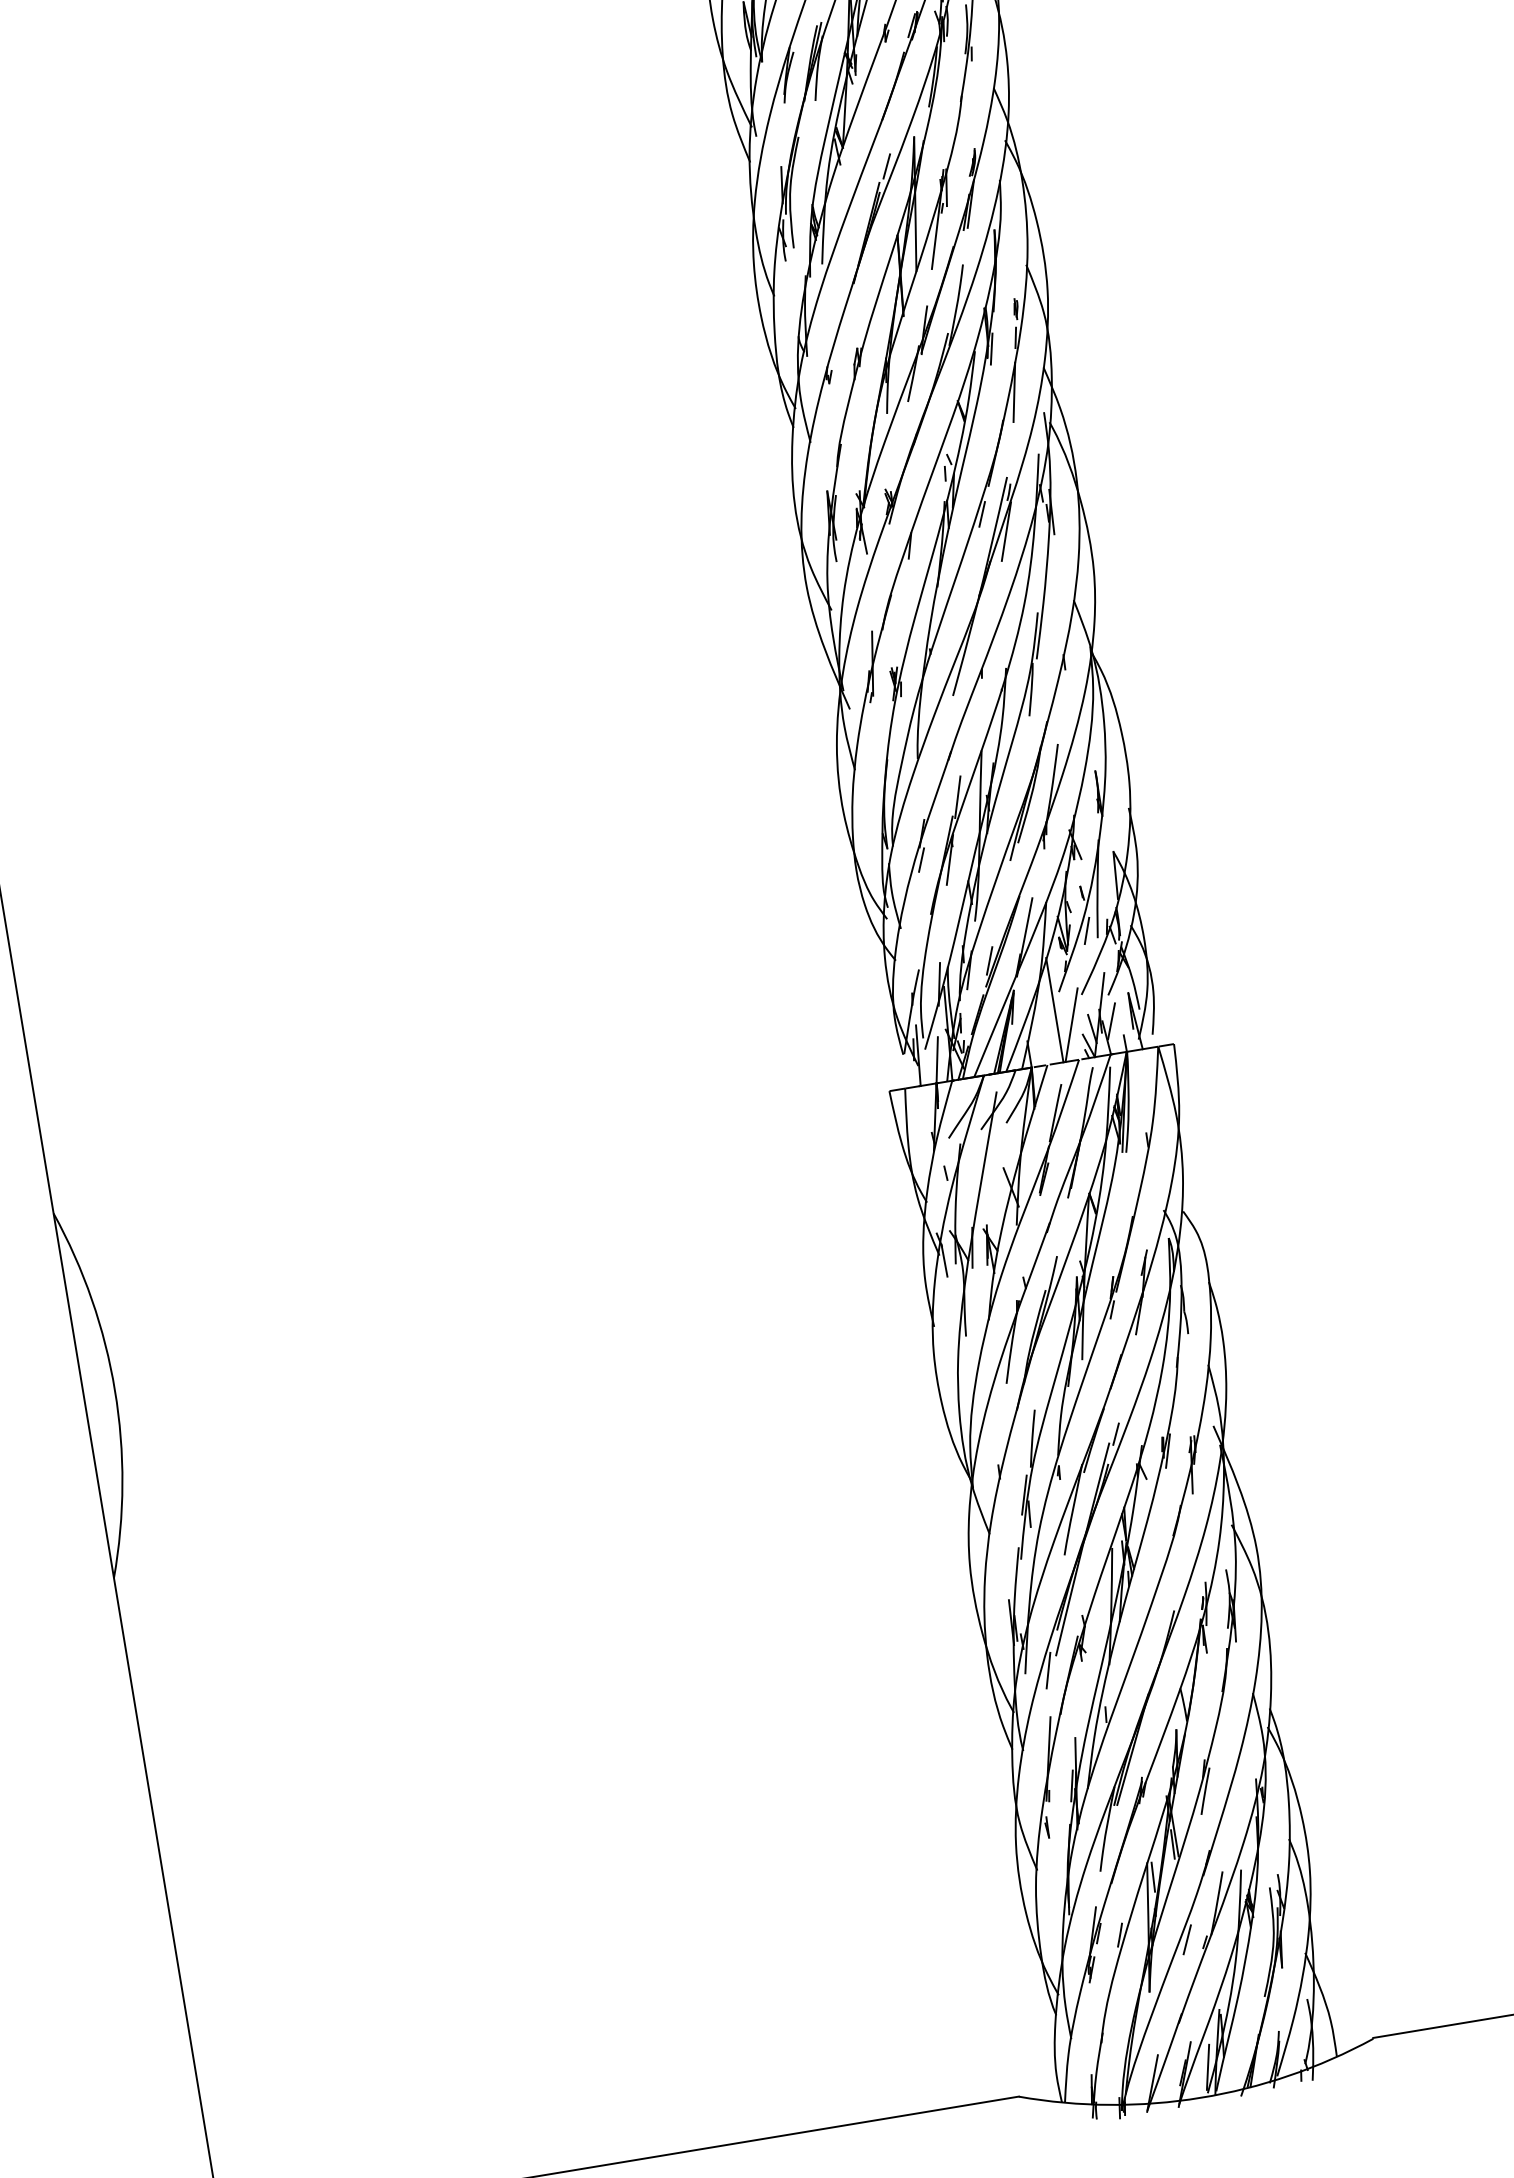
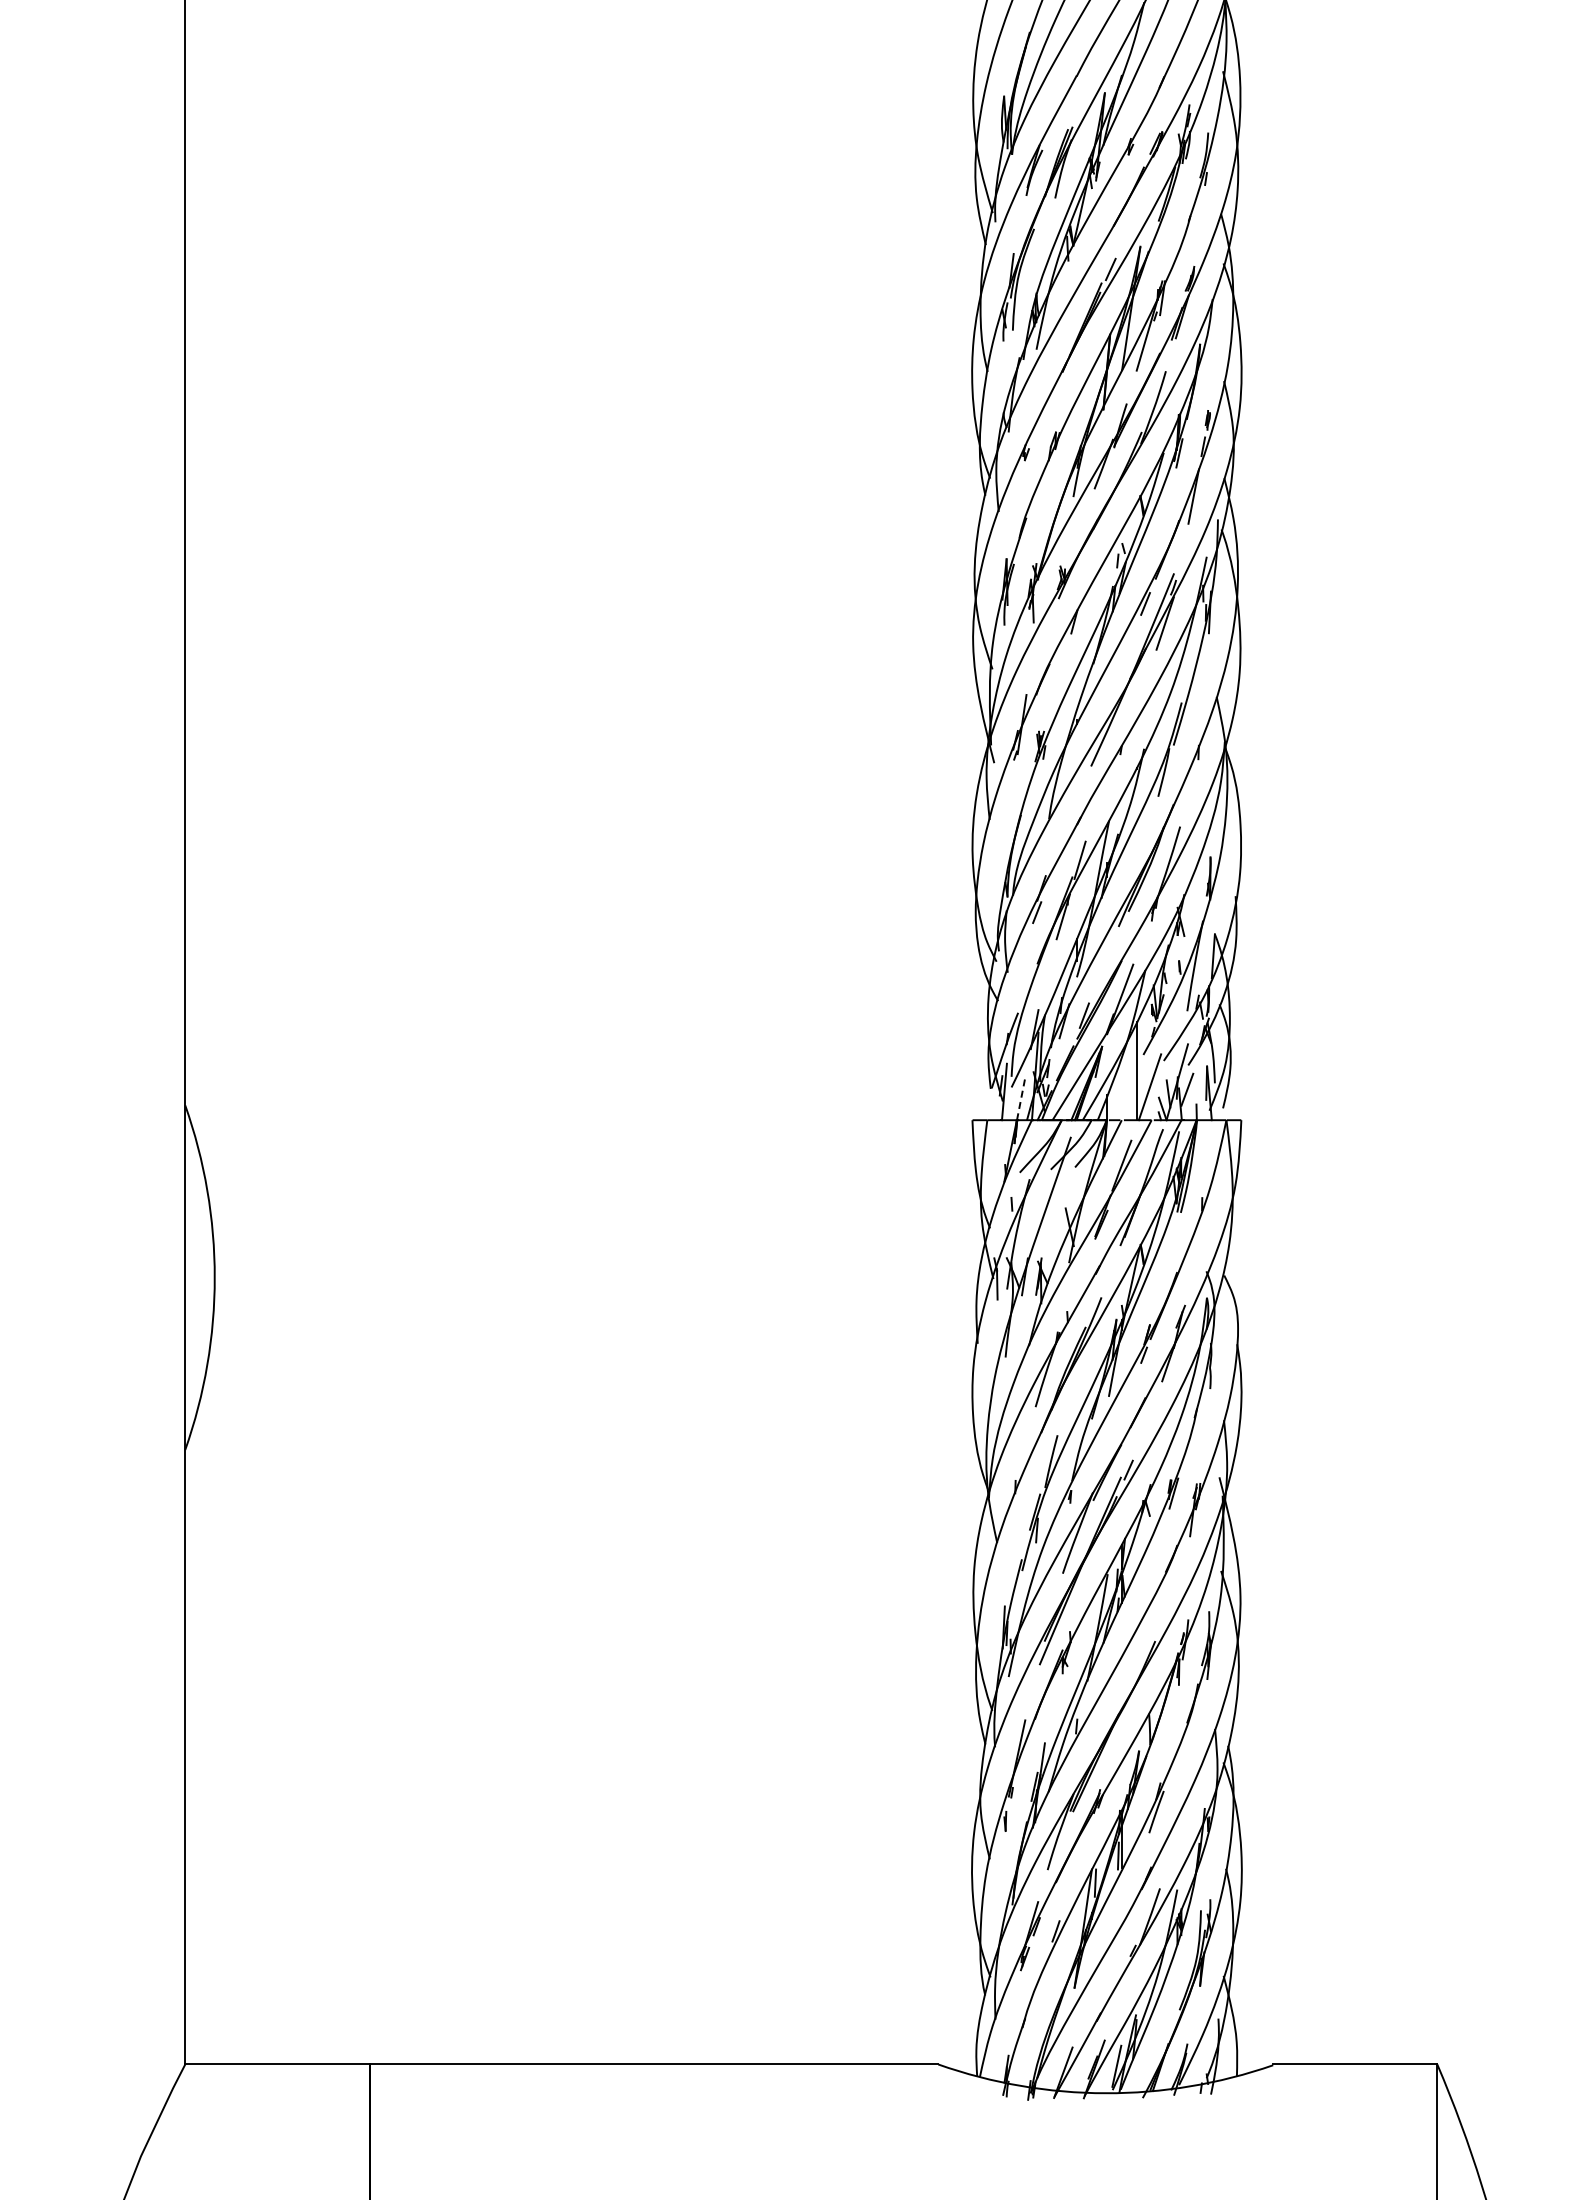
line: (1086, 930) -> (1178, 1002), removed
line: (937, 1060) -> (1021, 1099), solid -> dashed
line: (1048, 1670) -> (1030, 1677), removed
line: (1186, 1939) -> (1116, 1945), removed

